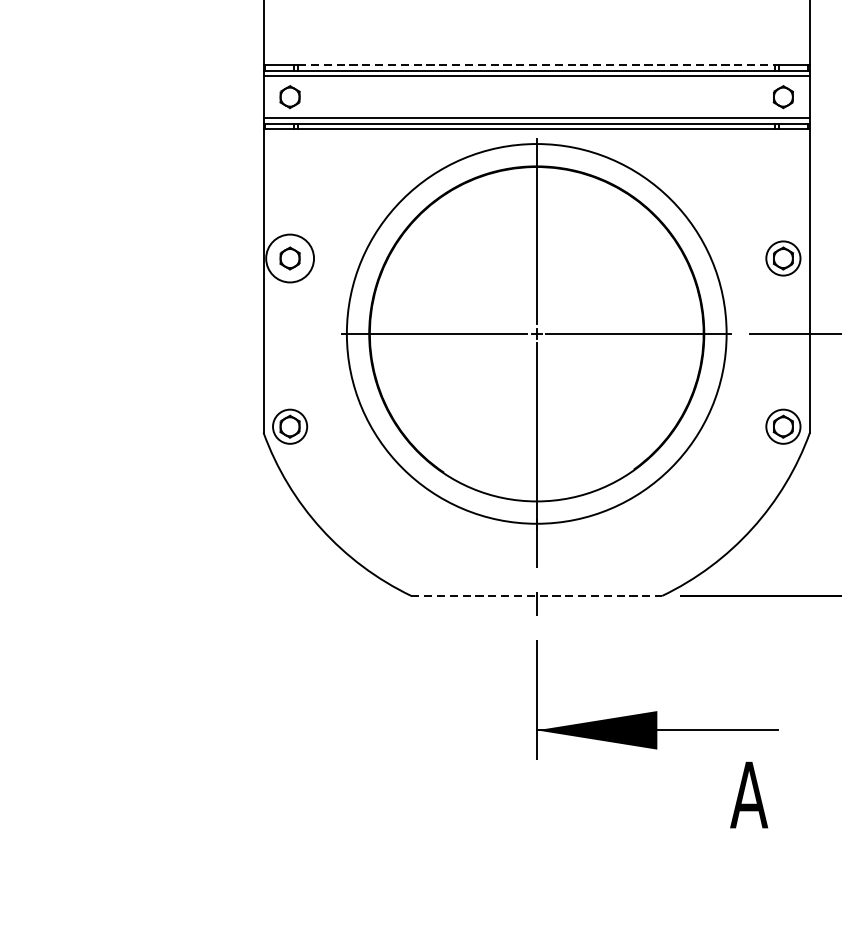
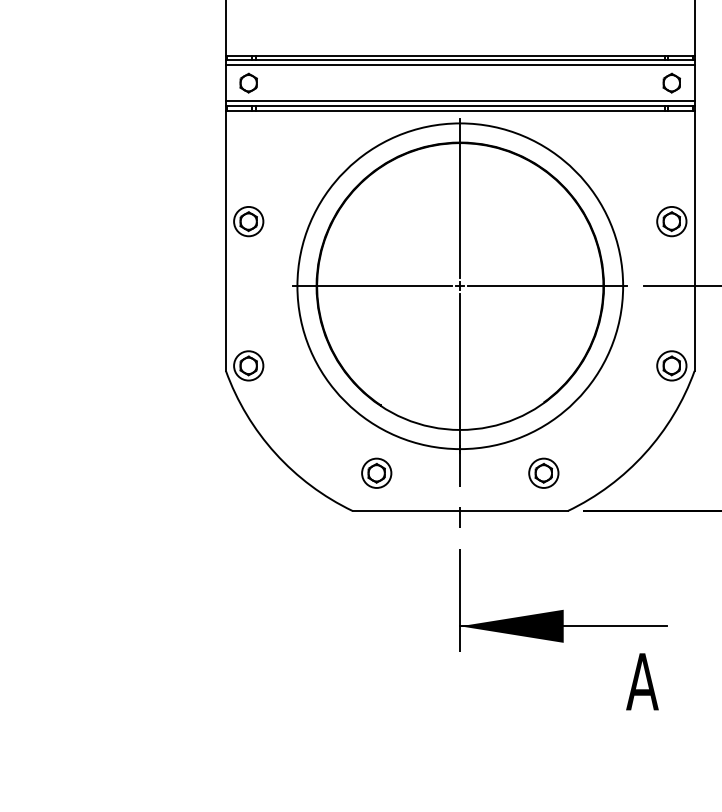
line: (537, 64) -> (460, 55), dashed -> solid
circle: (289, 258) -> (248, 221), size x0.71
part: (439, 551) -> (376, 472), added
part: (633, 551) -> (543, 472), added
line: (537, 596) -> (460, 511), dashed -> solid

